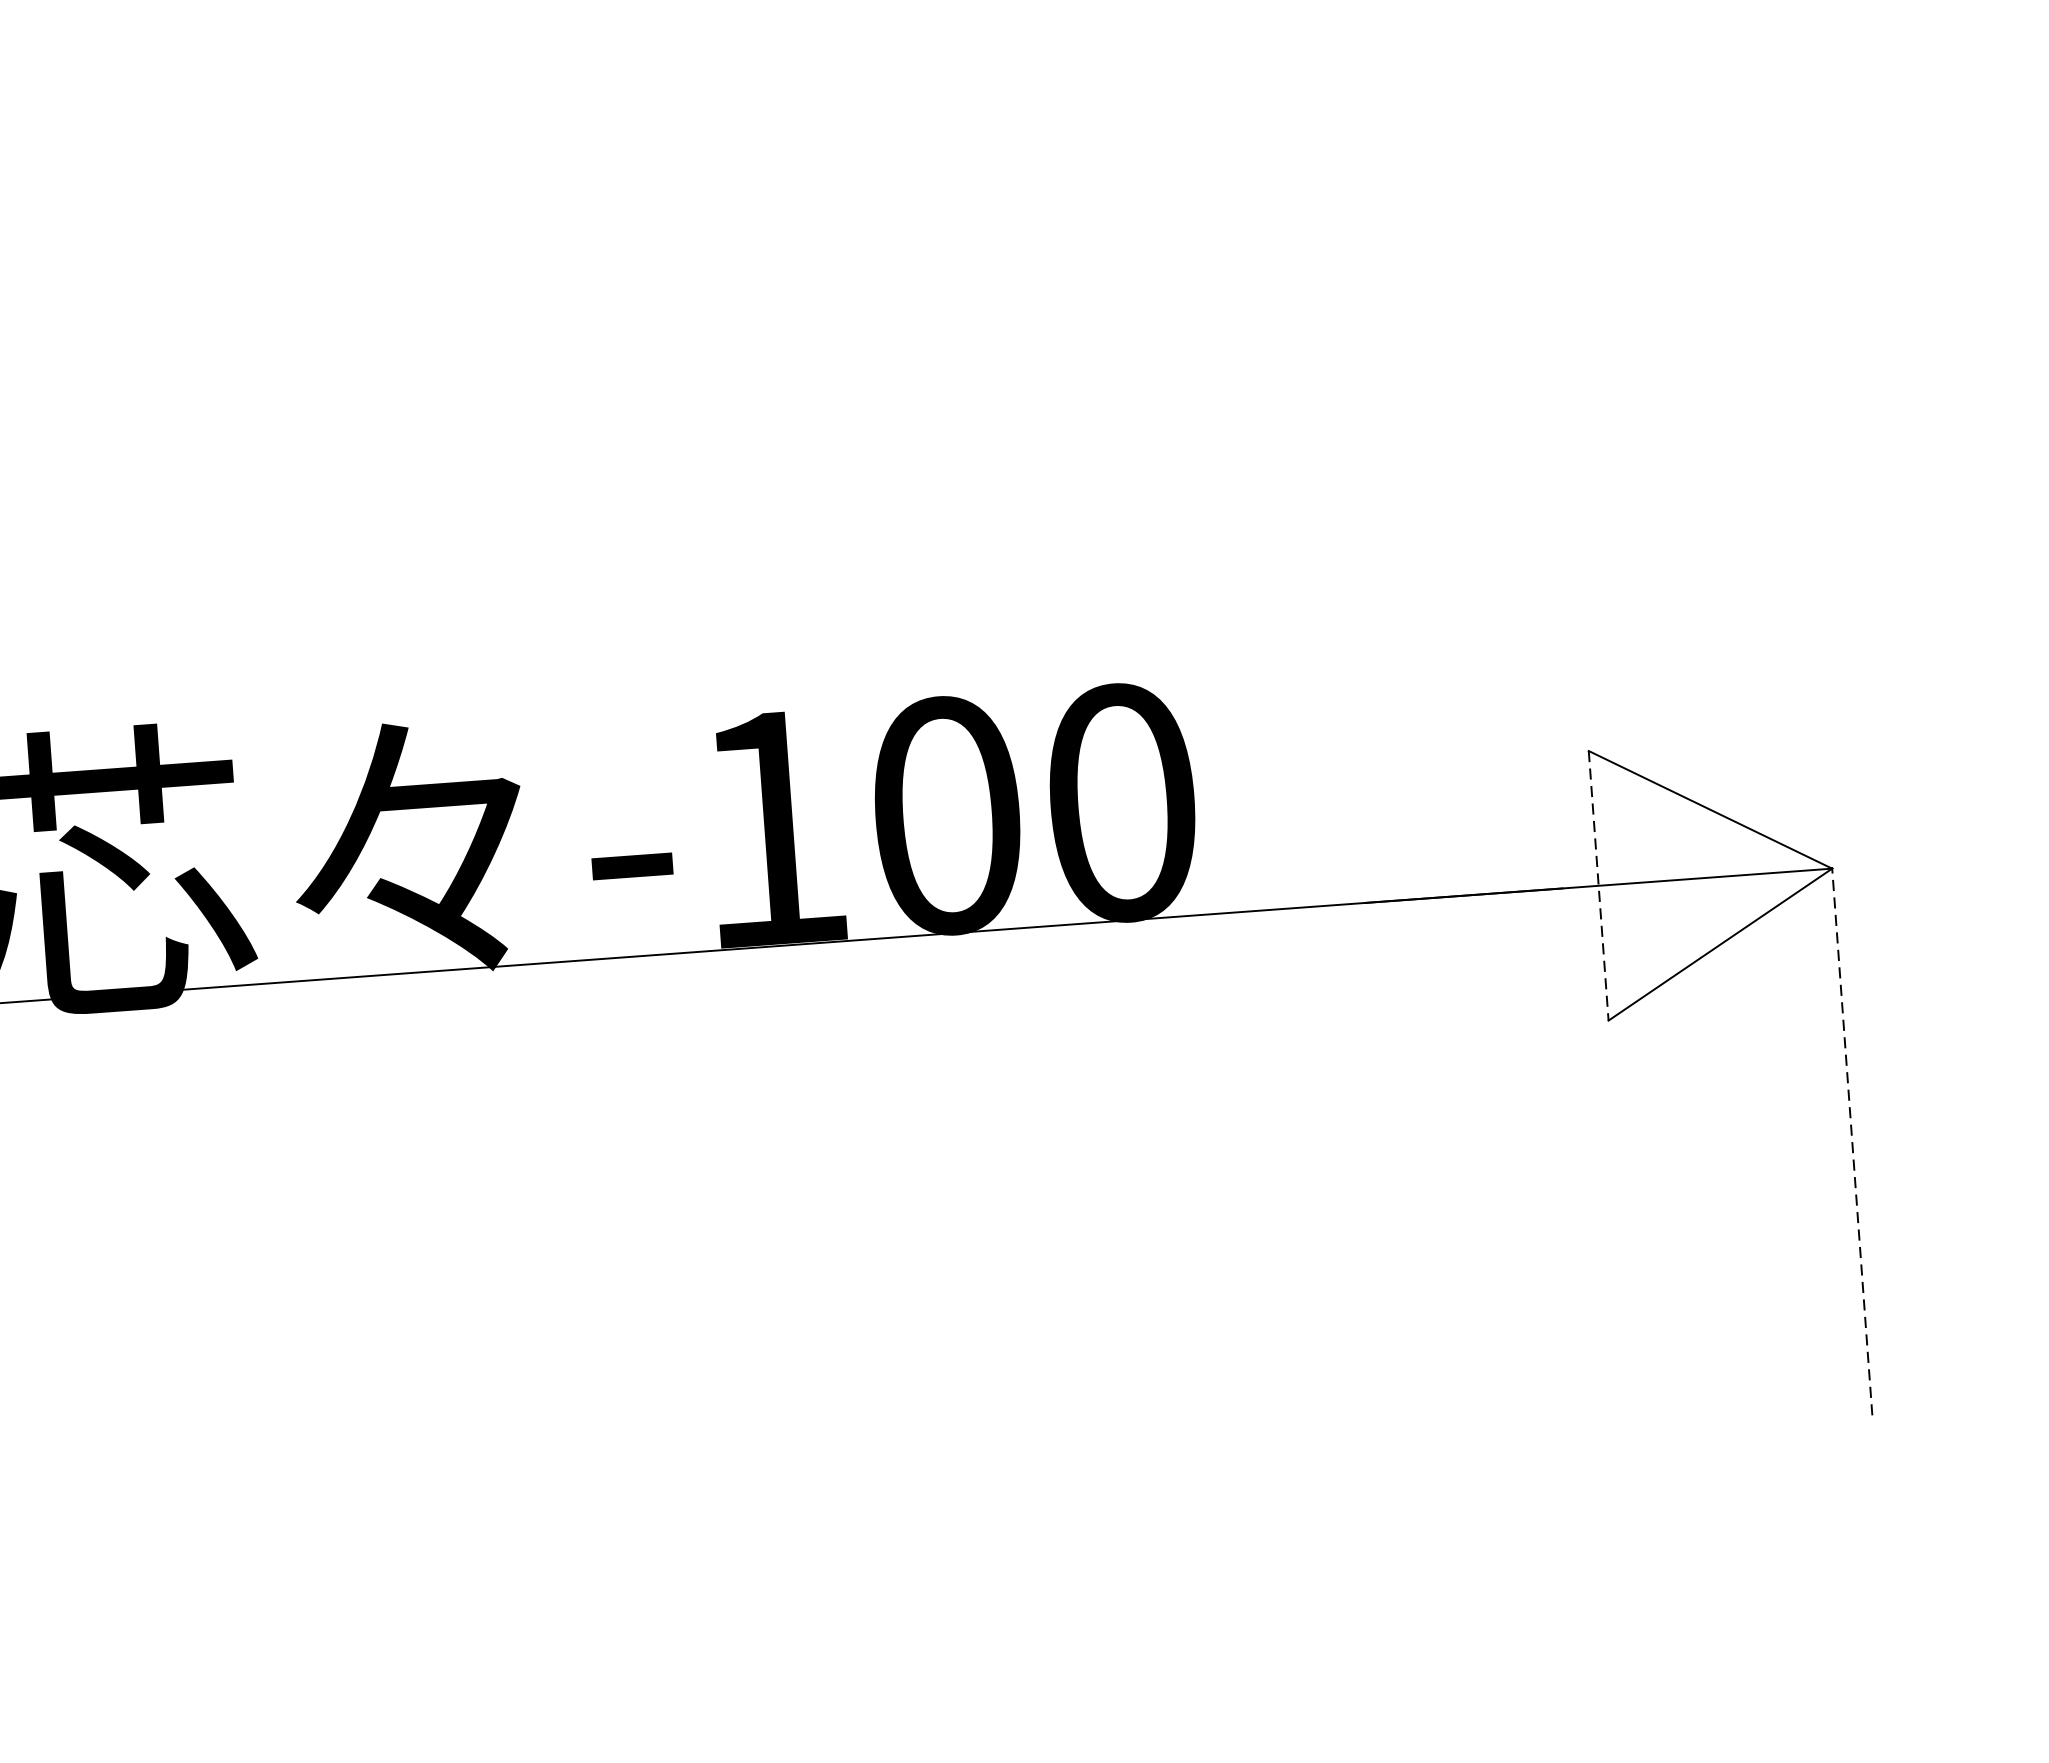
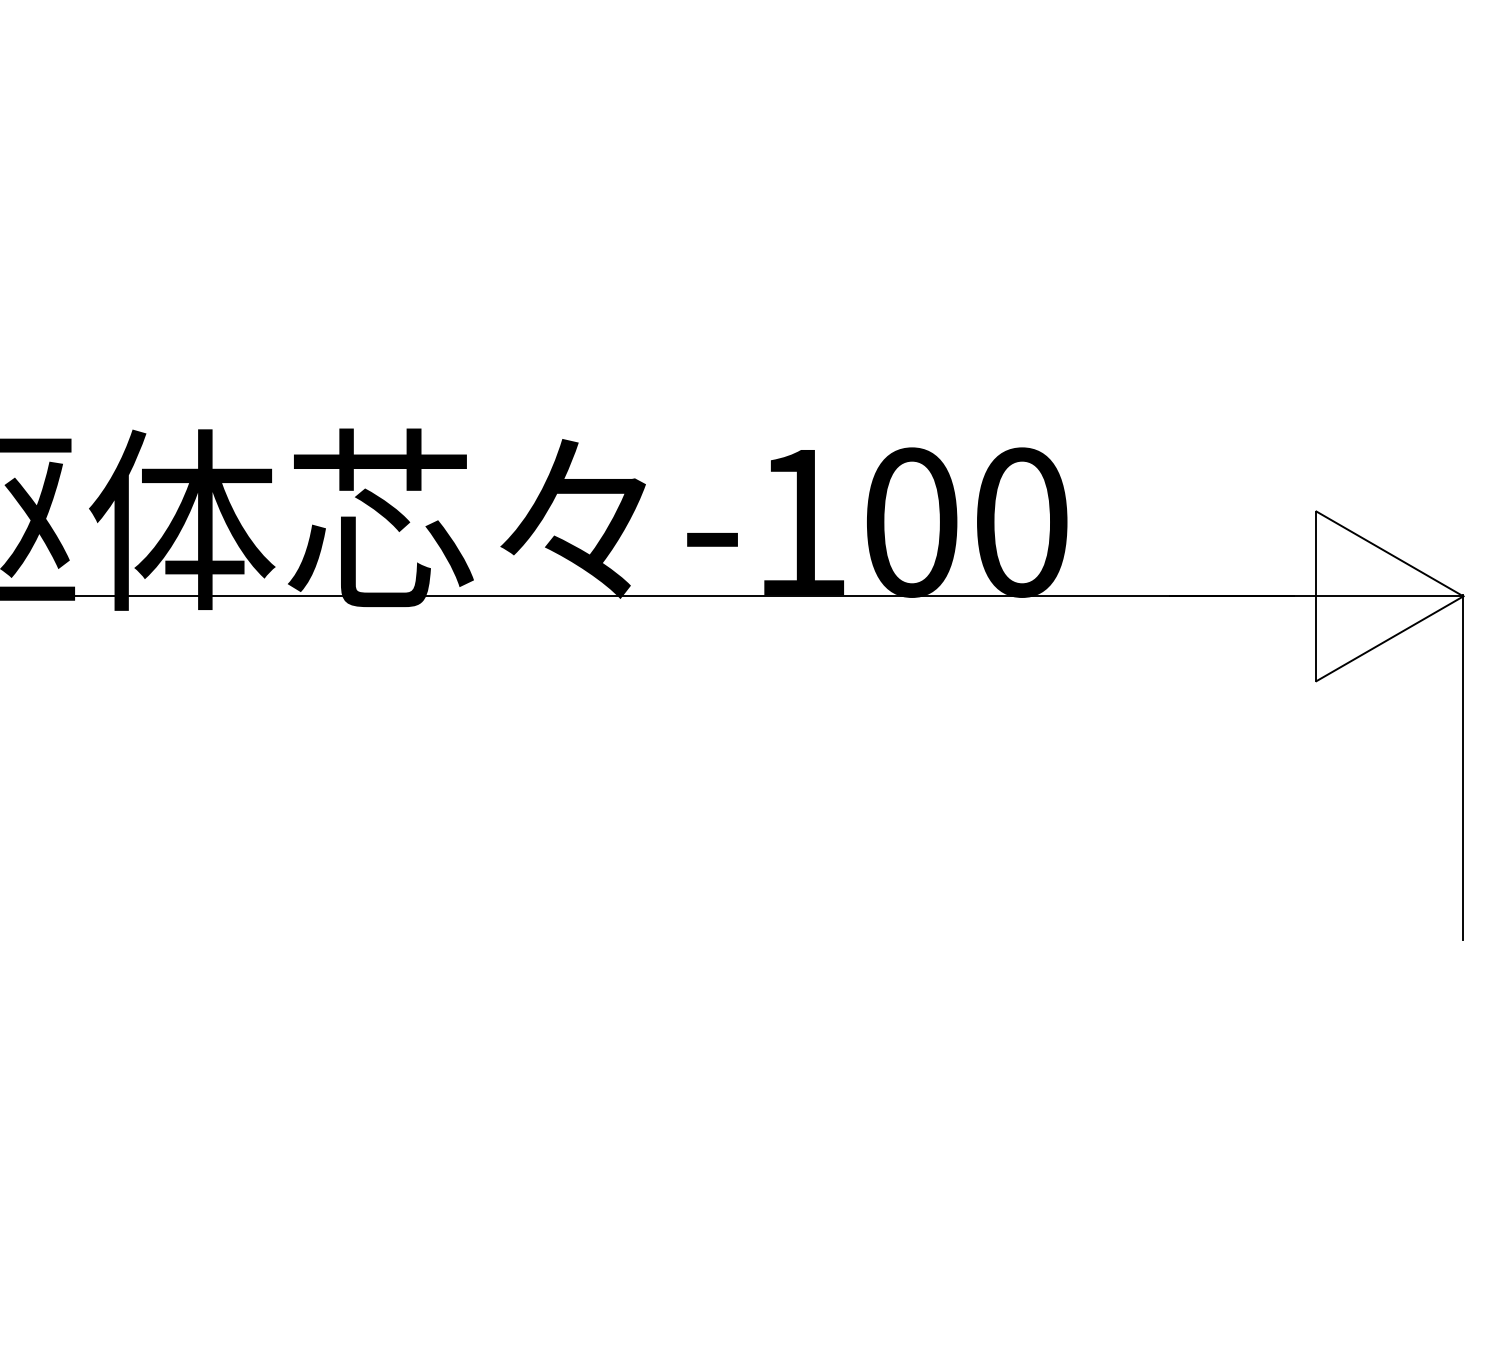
line: (1598, 886) -> (1316, 596), dashed -> solid
line: (1852, 1140) -> (1463, 767), dashed -> solid

